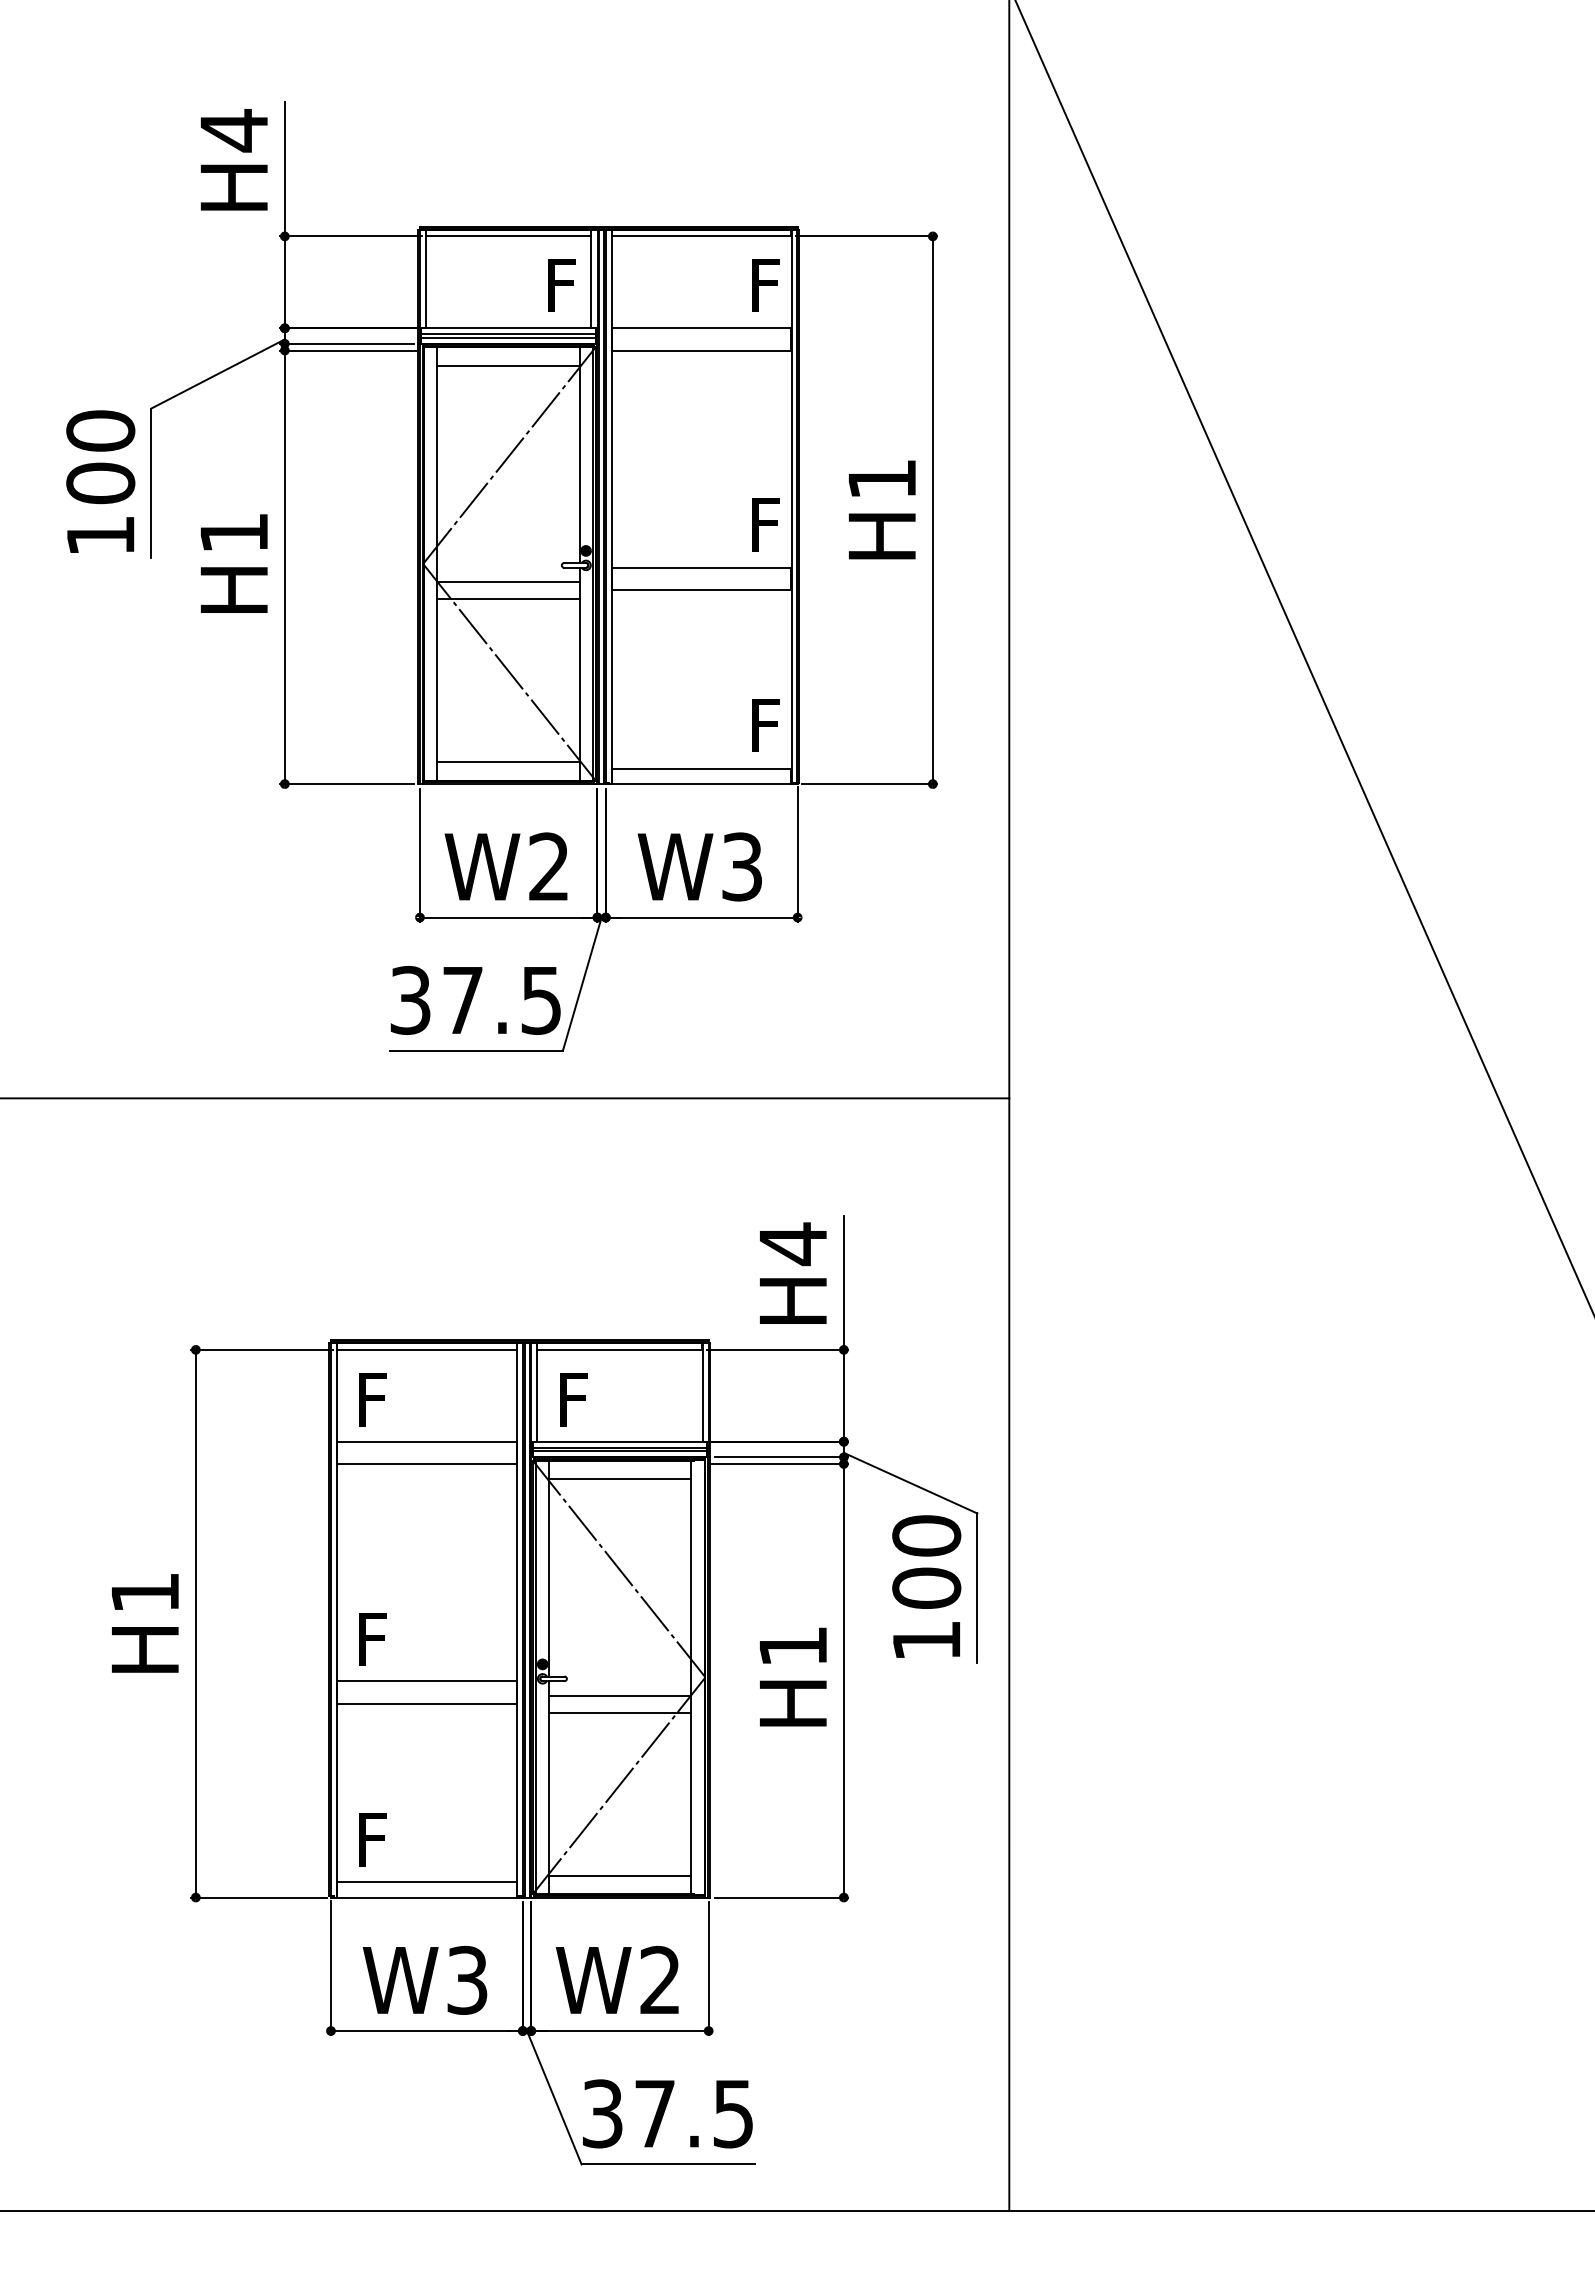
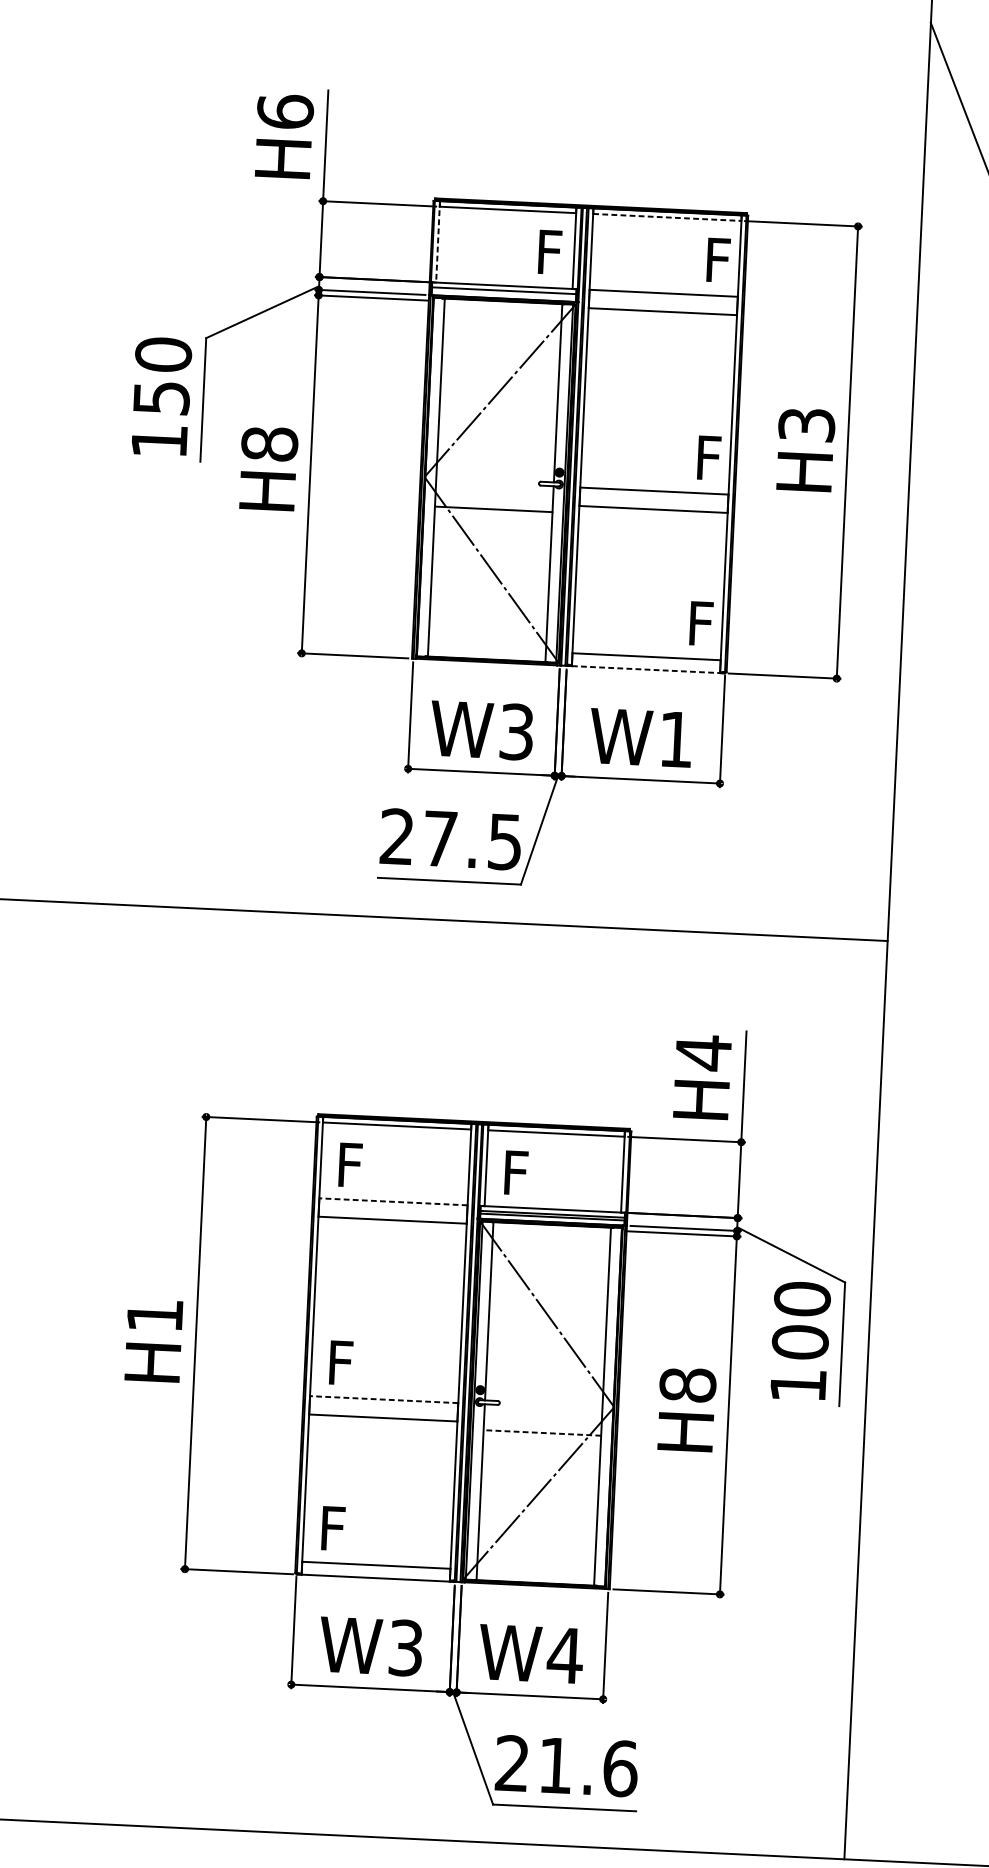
text: (233, 130) -> (284, 111), H4 -> H6
line: (701, 236) -> (667, 217), solid -> dashed
line: (426, 279) -> (438, 242), solid -> dashed
line: (508, 337) -> (503, 293), removed
line: (508, 365) -> (502, 316), removed
text: (881, 479) -> (806, 425), H1 -> H3
text: (100, 483) -> (161, 398), 100 -> 150
text: (233, 532) -> (269, 443), H1 -> H8
line: (508, 582) -> (494, 495), removed
line: (508, 762) -> (487, 644), removed
line: (701, 784) -> (645, 669), solid -> dashed
text: (548, 866) -> (516, 731), W2 -> W3
text: (741, 866) -> (675, 739), W3 -> W1
text: (410, 1000) -> (397, 836), 37.5 -> 27.5
line: (426, 1441) -> (393, 1201), solid -> dashed
line: (619, 1479) -> (551, 1240), removed
text: (792, 1645) -> (687, 1384), H1 -> H8
line: (426, 1681) -> (383, 1399), solid -> dashed
line: (619, 1695) -> (542, 1418), removed
line: (619, 1712) -> (541, 1432), solid -> dashed
line: (619, 1875) -> (535, 1567), removed
text: (660, 1979) -> (565, 1654), W2 -> W4
text: (668, 2113) -> (566, 1765), 37.5 -> 21.6

